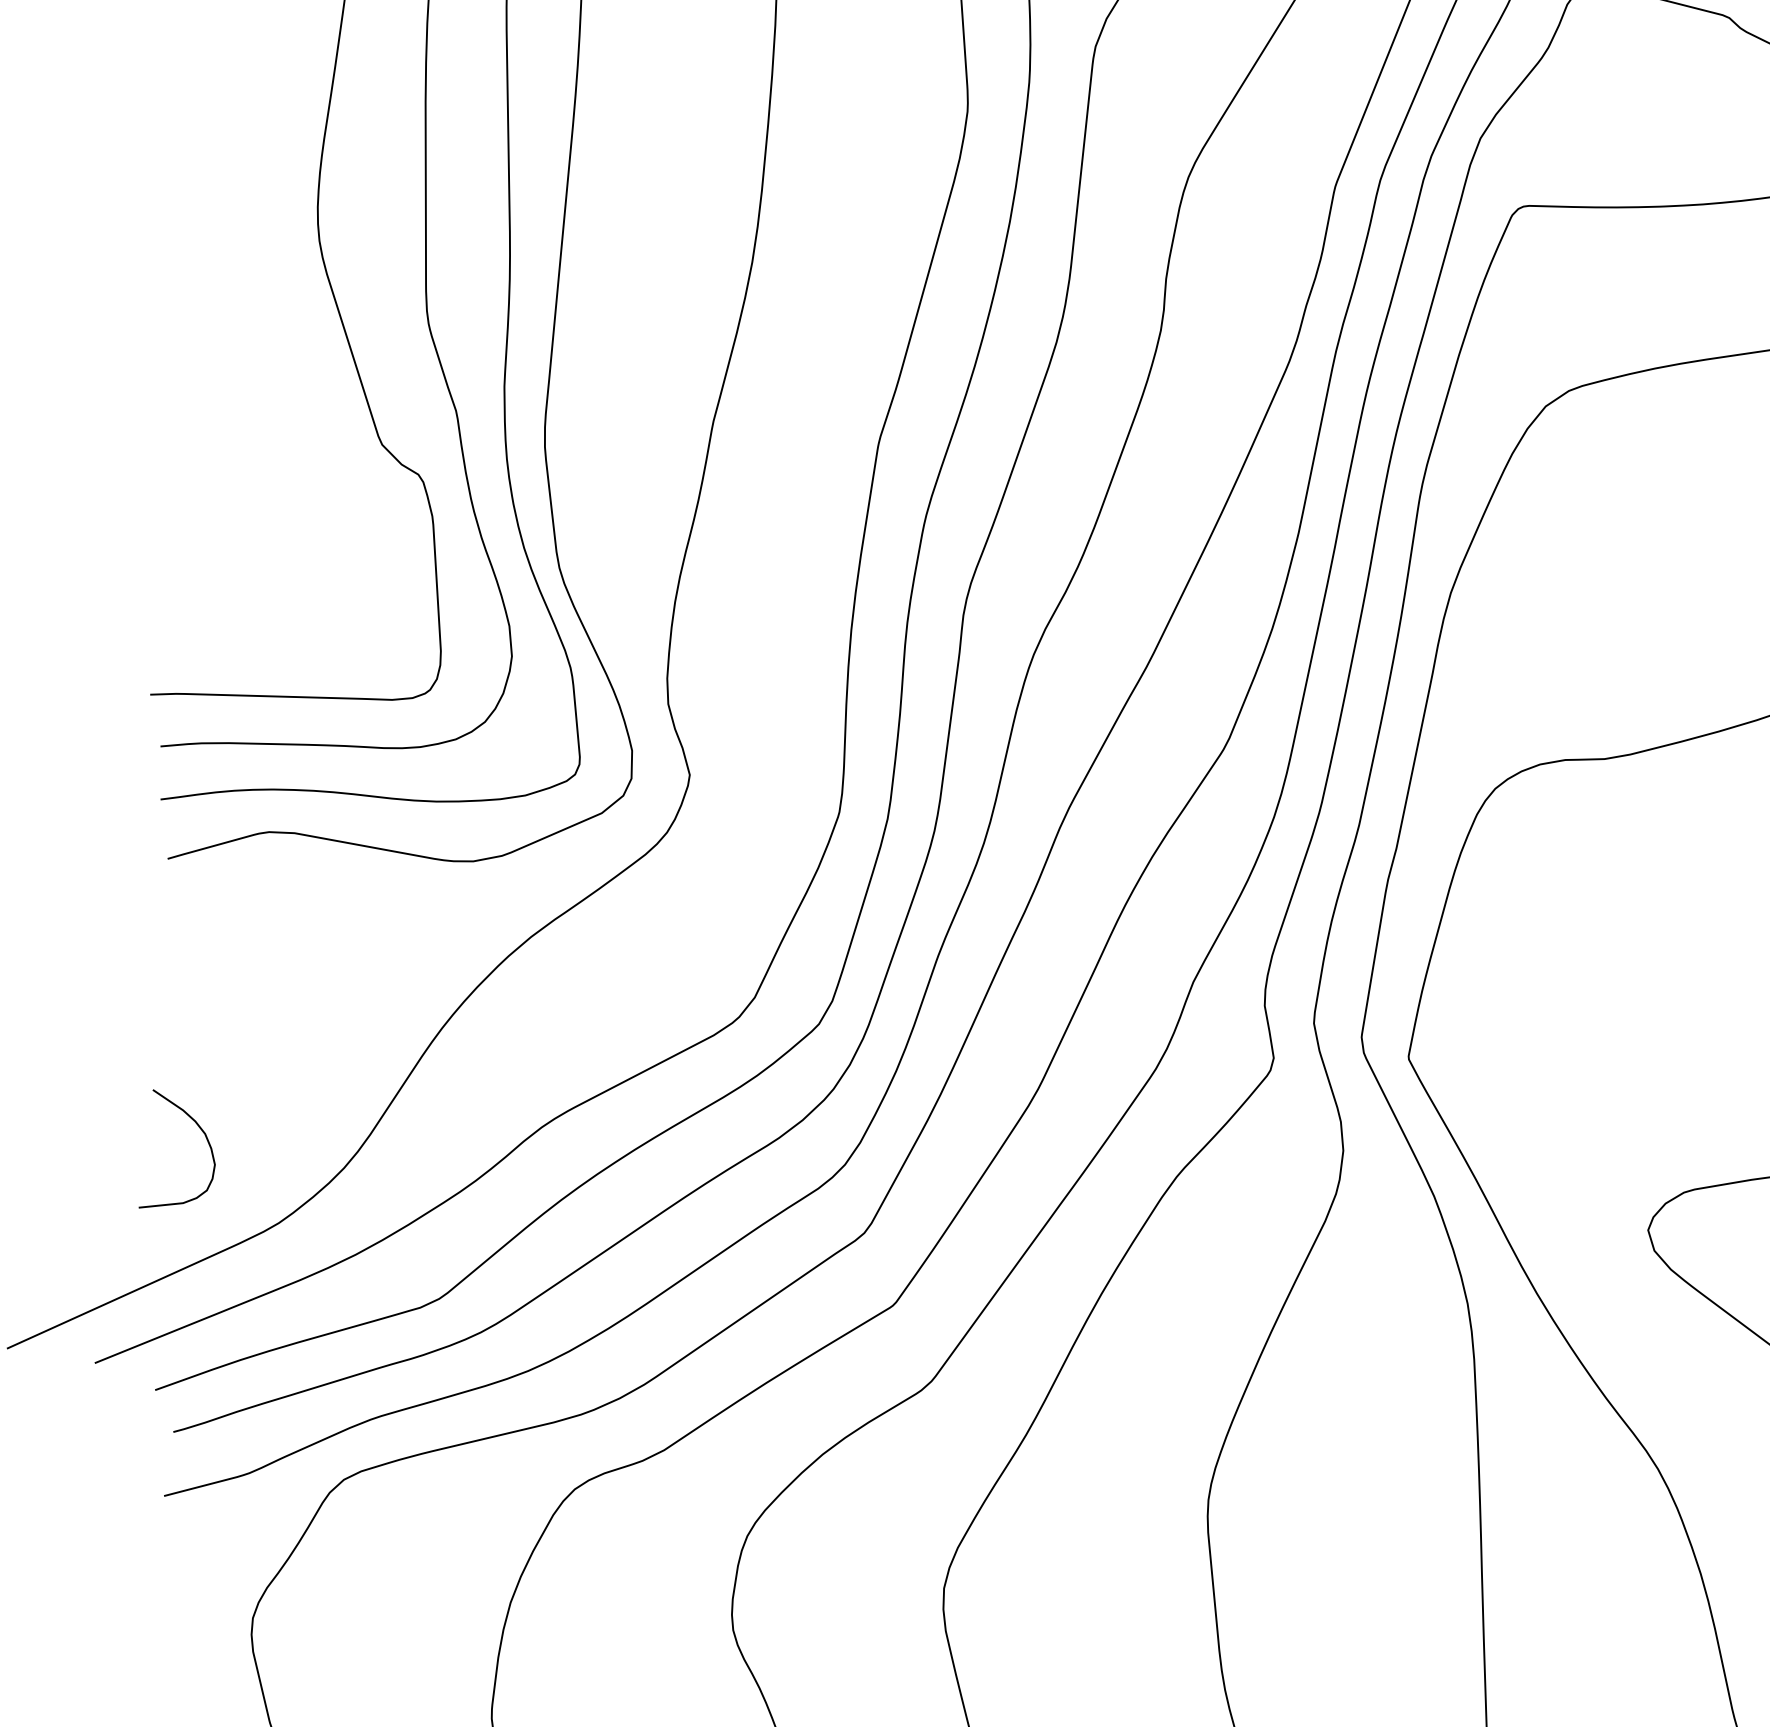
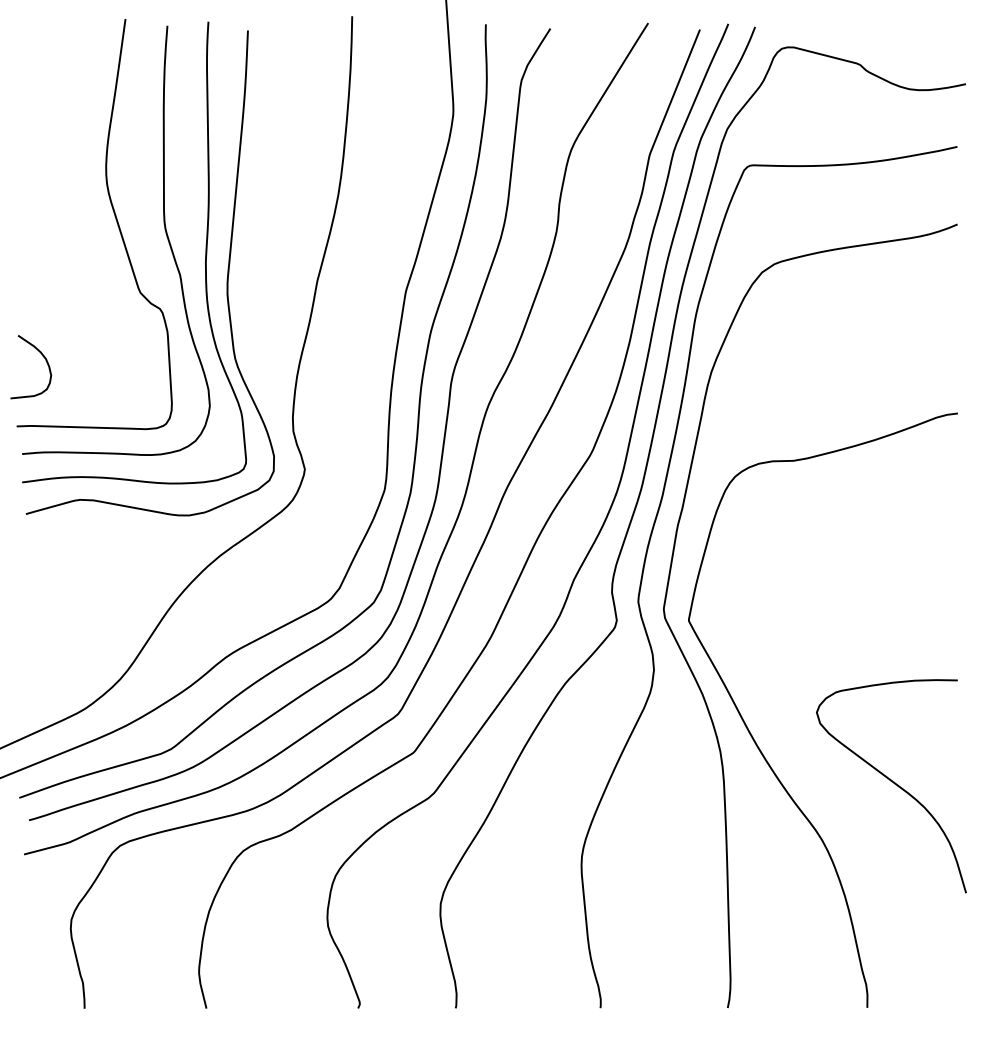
curve: (206, 1142) -> (46, 363), moved

